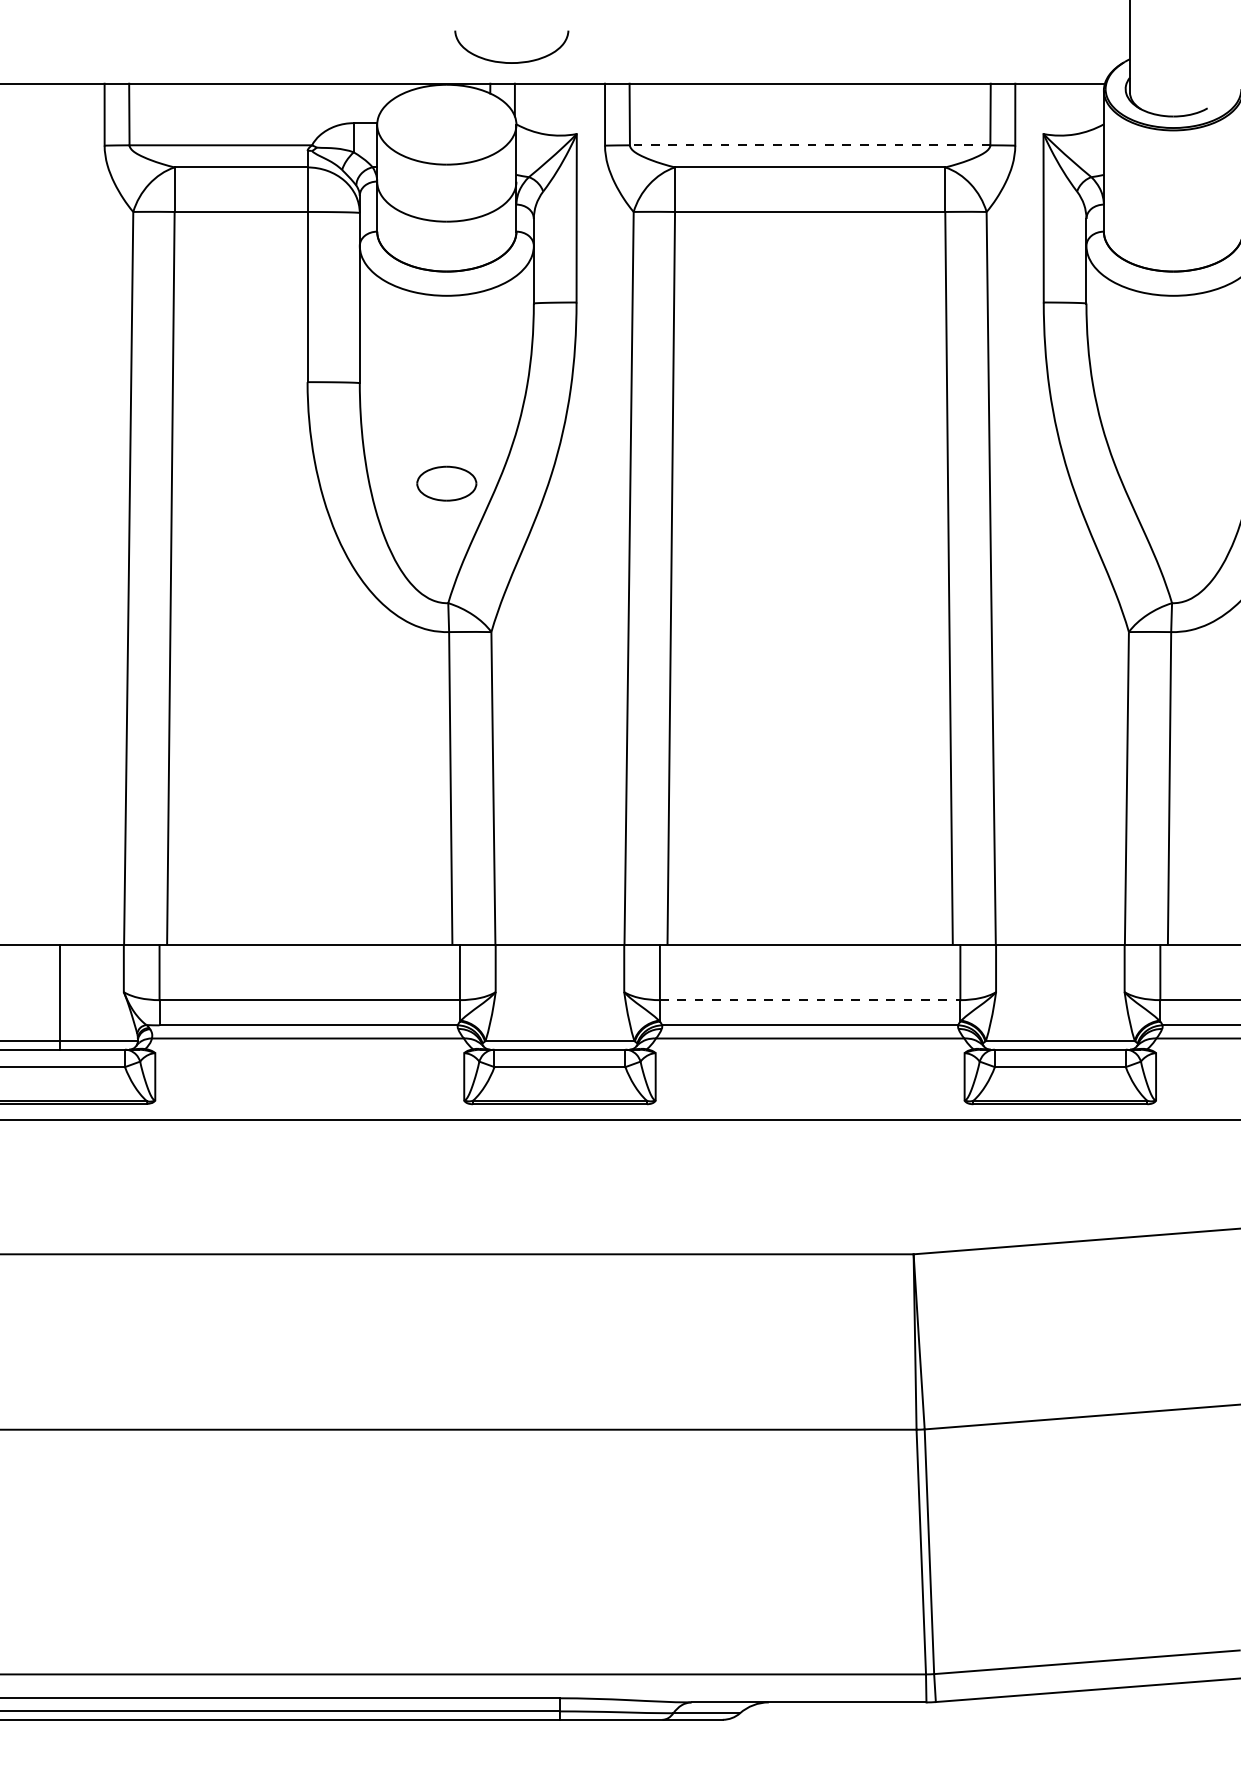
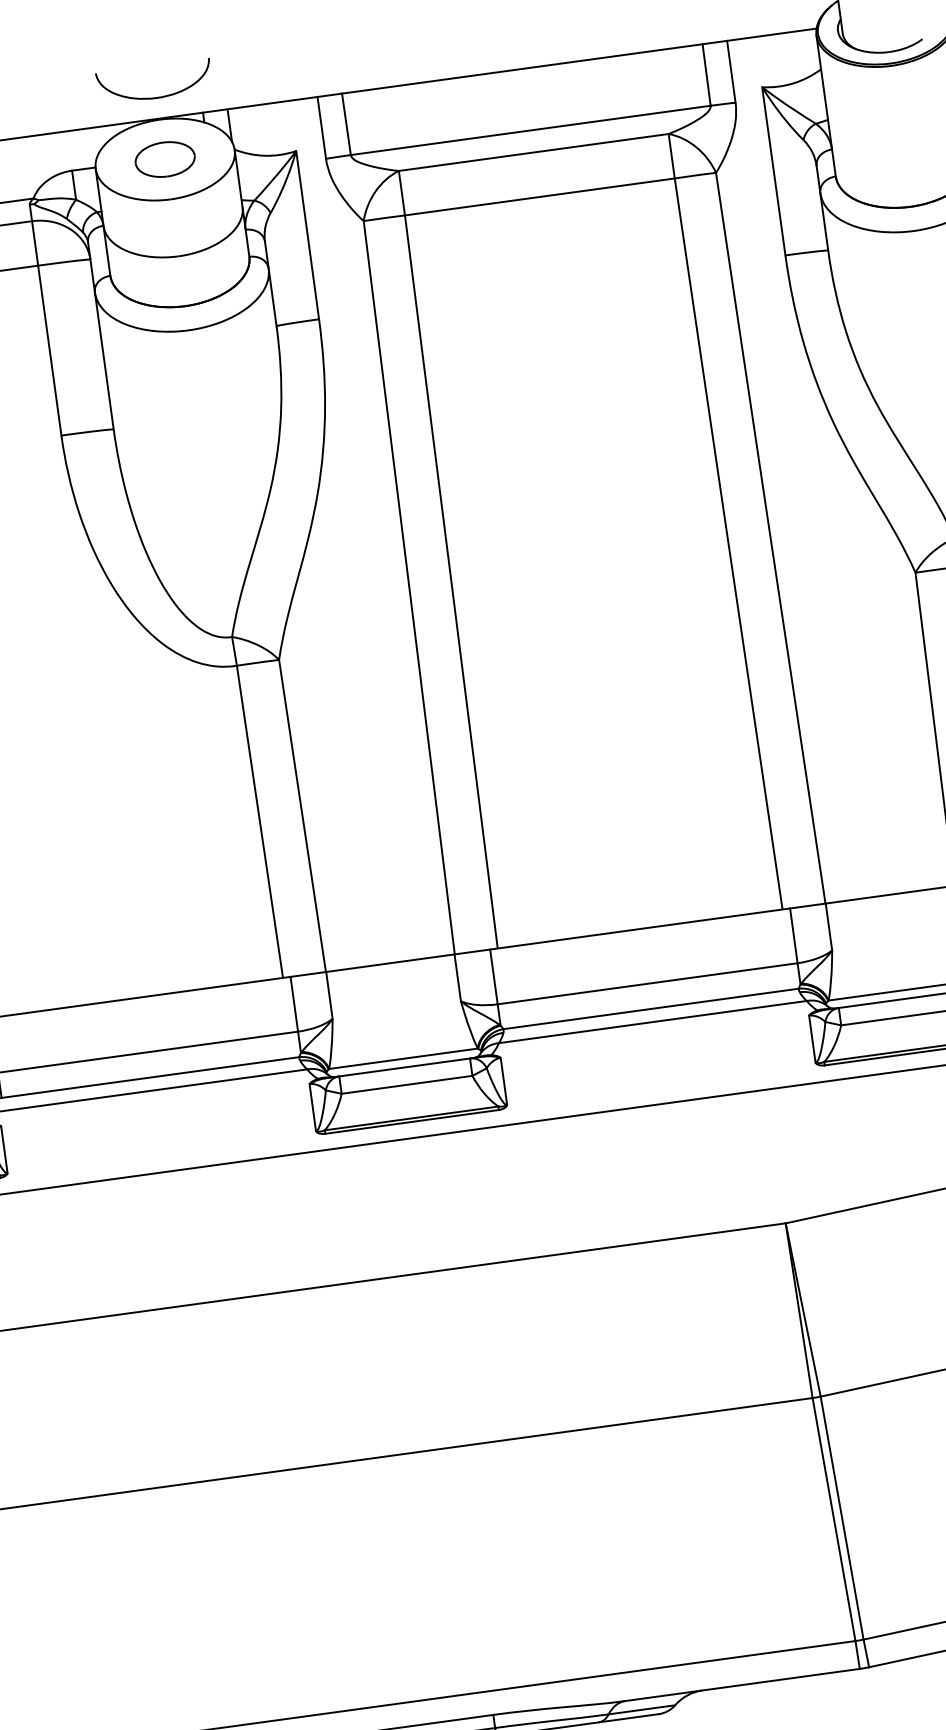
curve: (511, 62) -> (156, 97), moved
line: (809, 145) -> (530, 130), dashed -> solid
part: (446, 483) -> (164, 159), moved
line: (810, 1000) -> (648, 984), dashed -> solid

